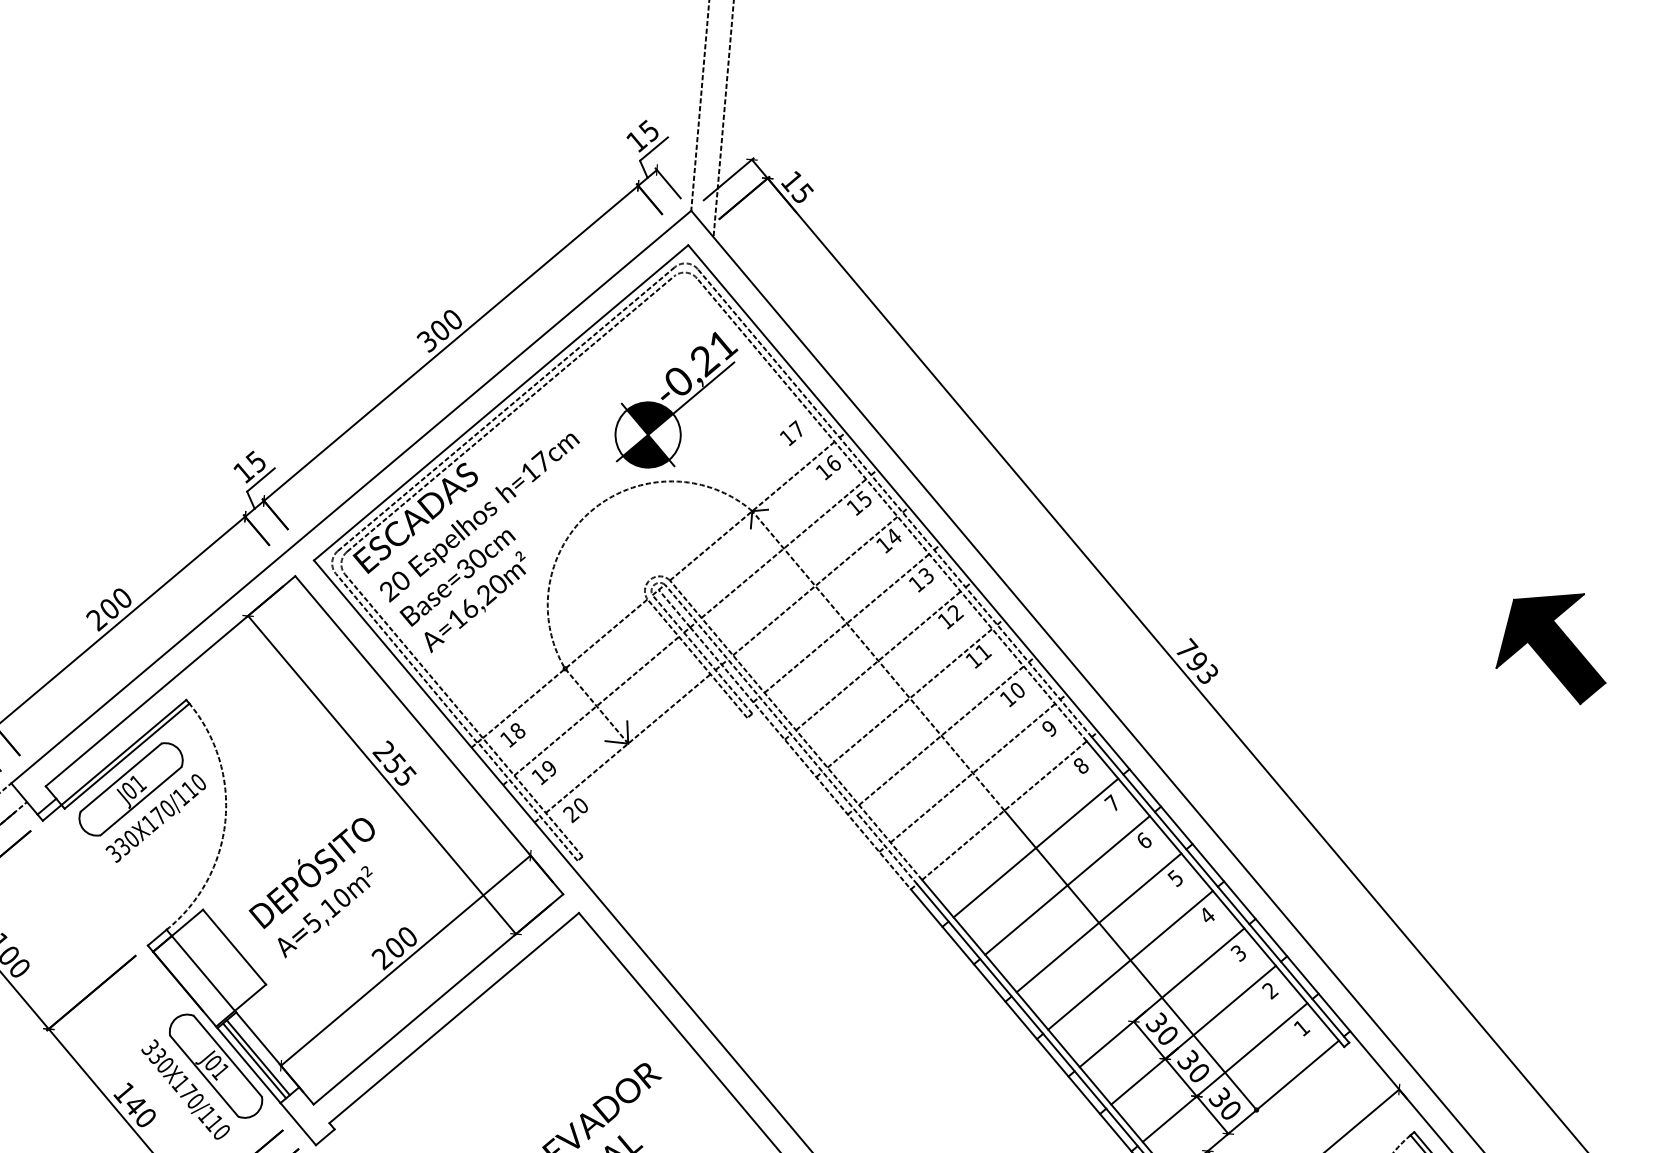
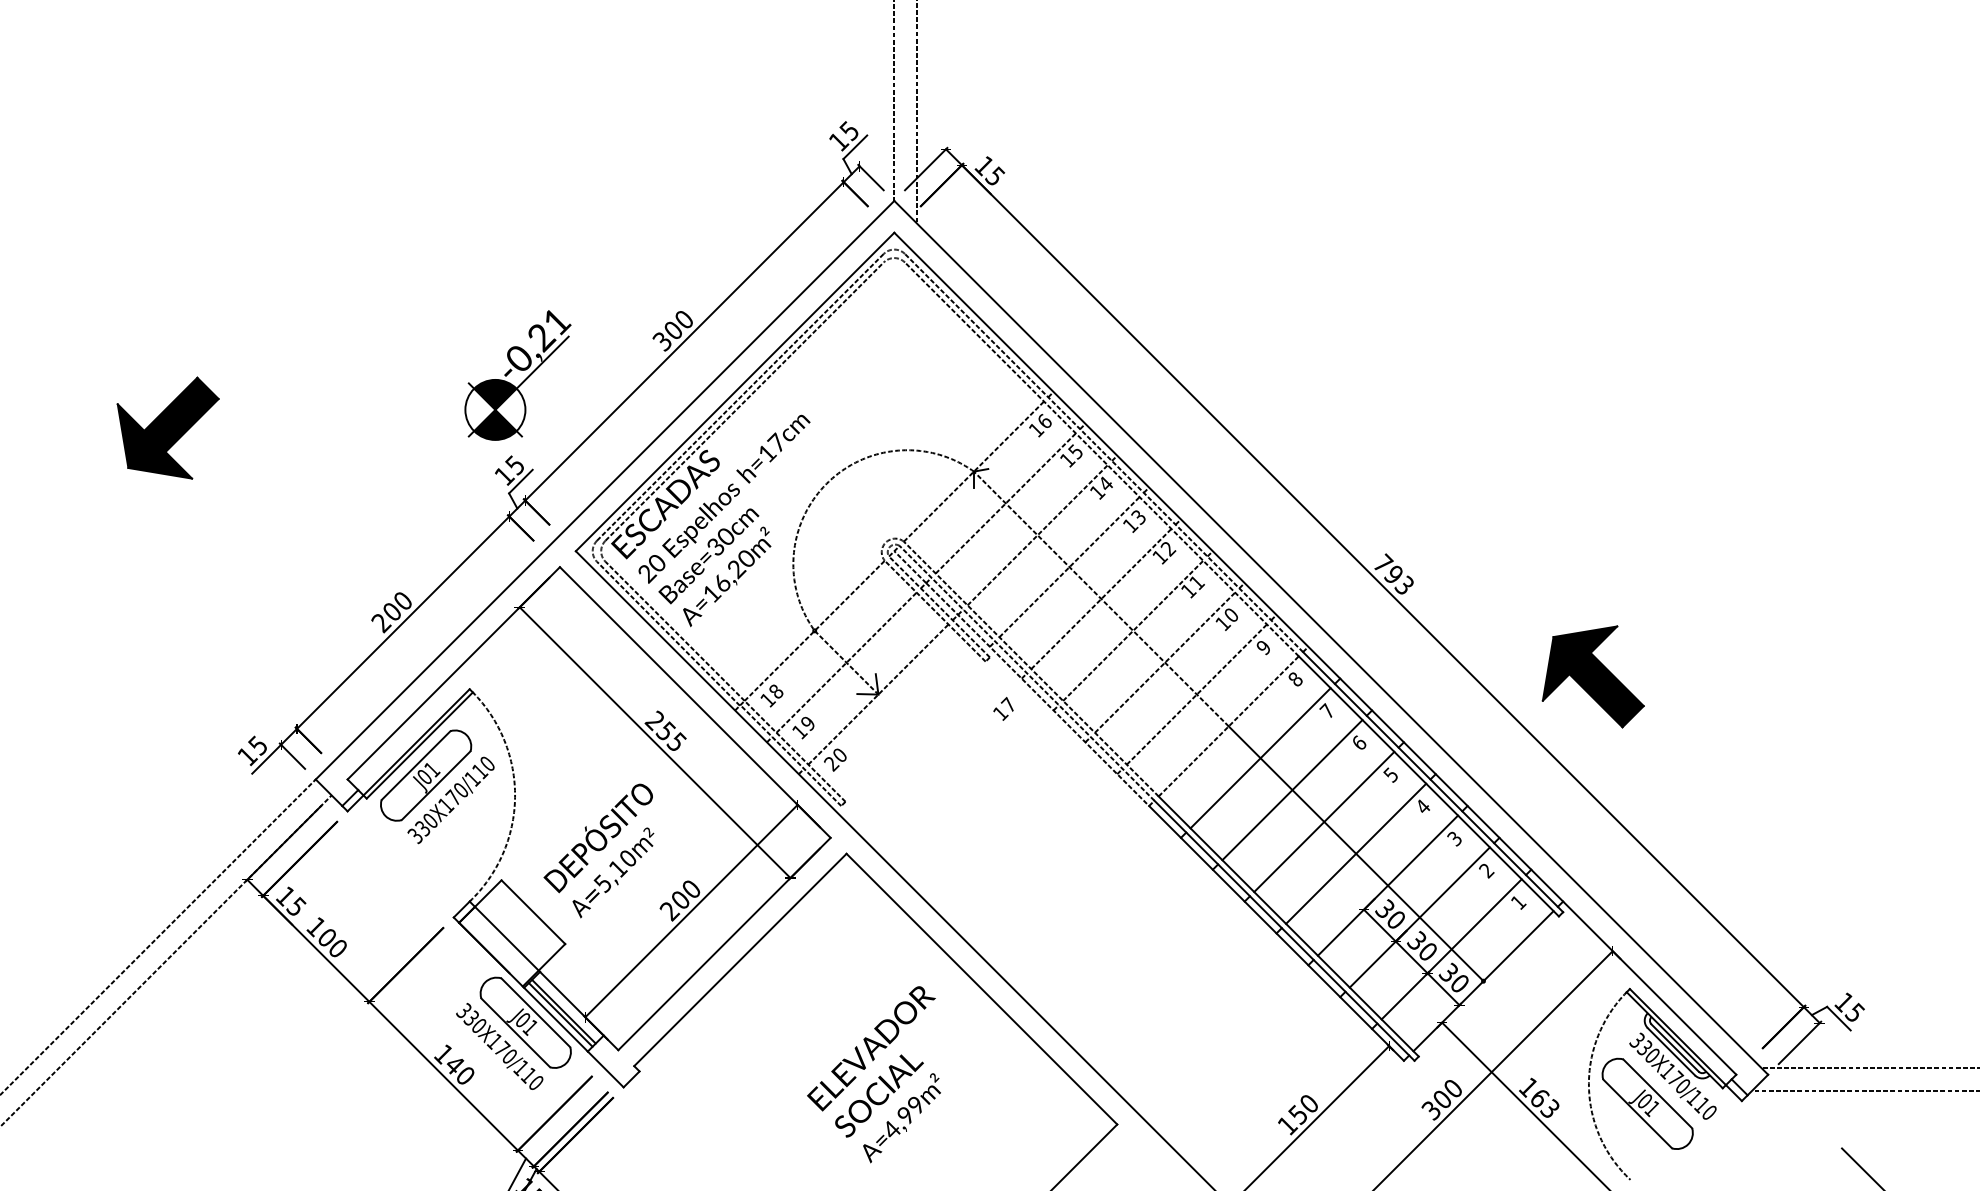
part: (675, 399) -> (517, 375), moved
text: (791, 432) -> (1003, 708), moved
part: (1552, 646) -> (1592, 676), moved

